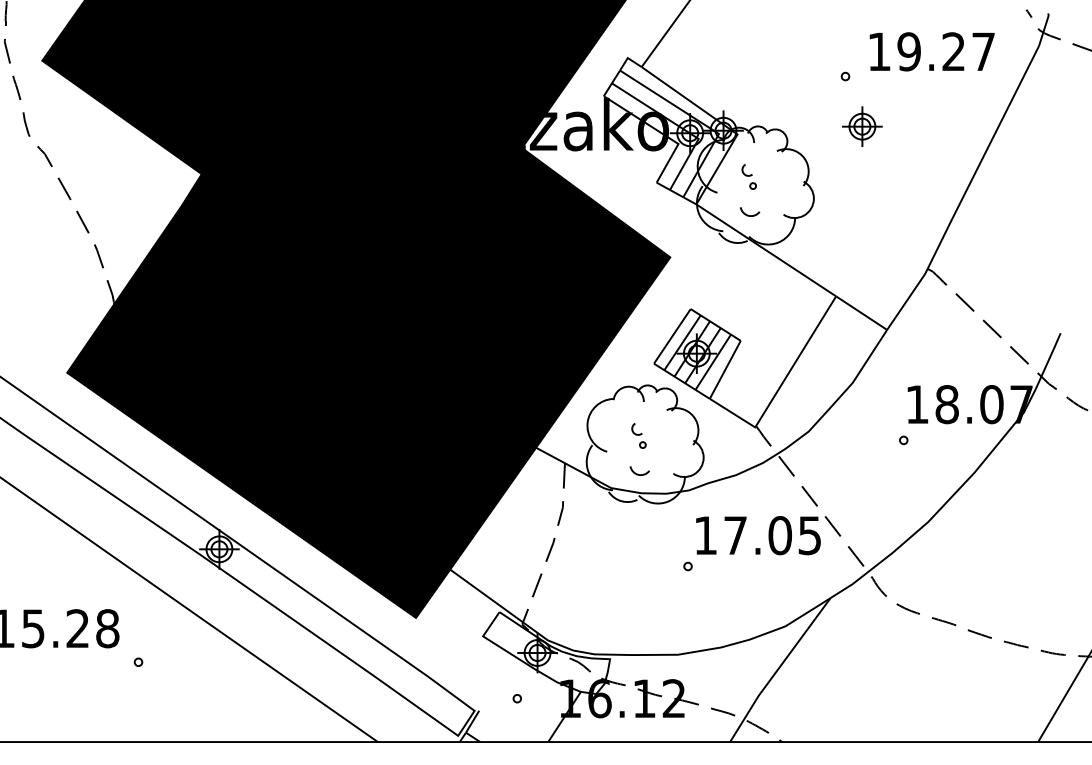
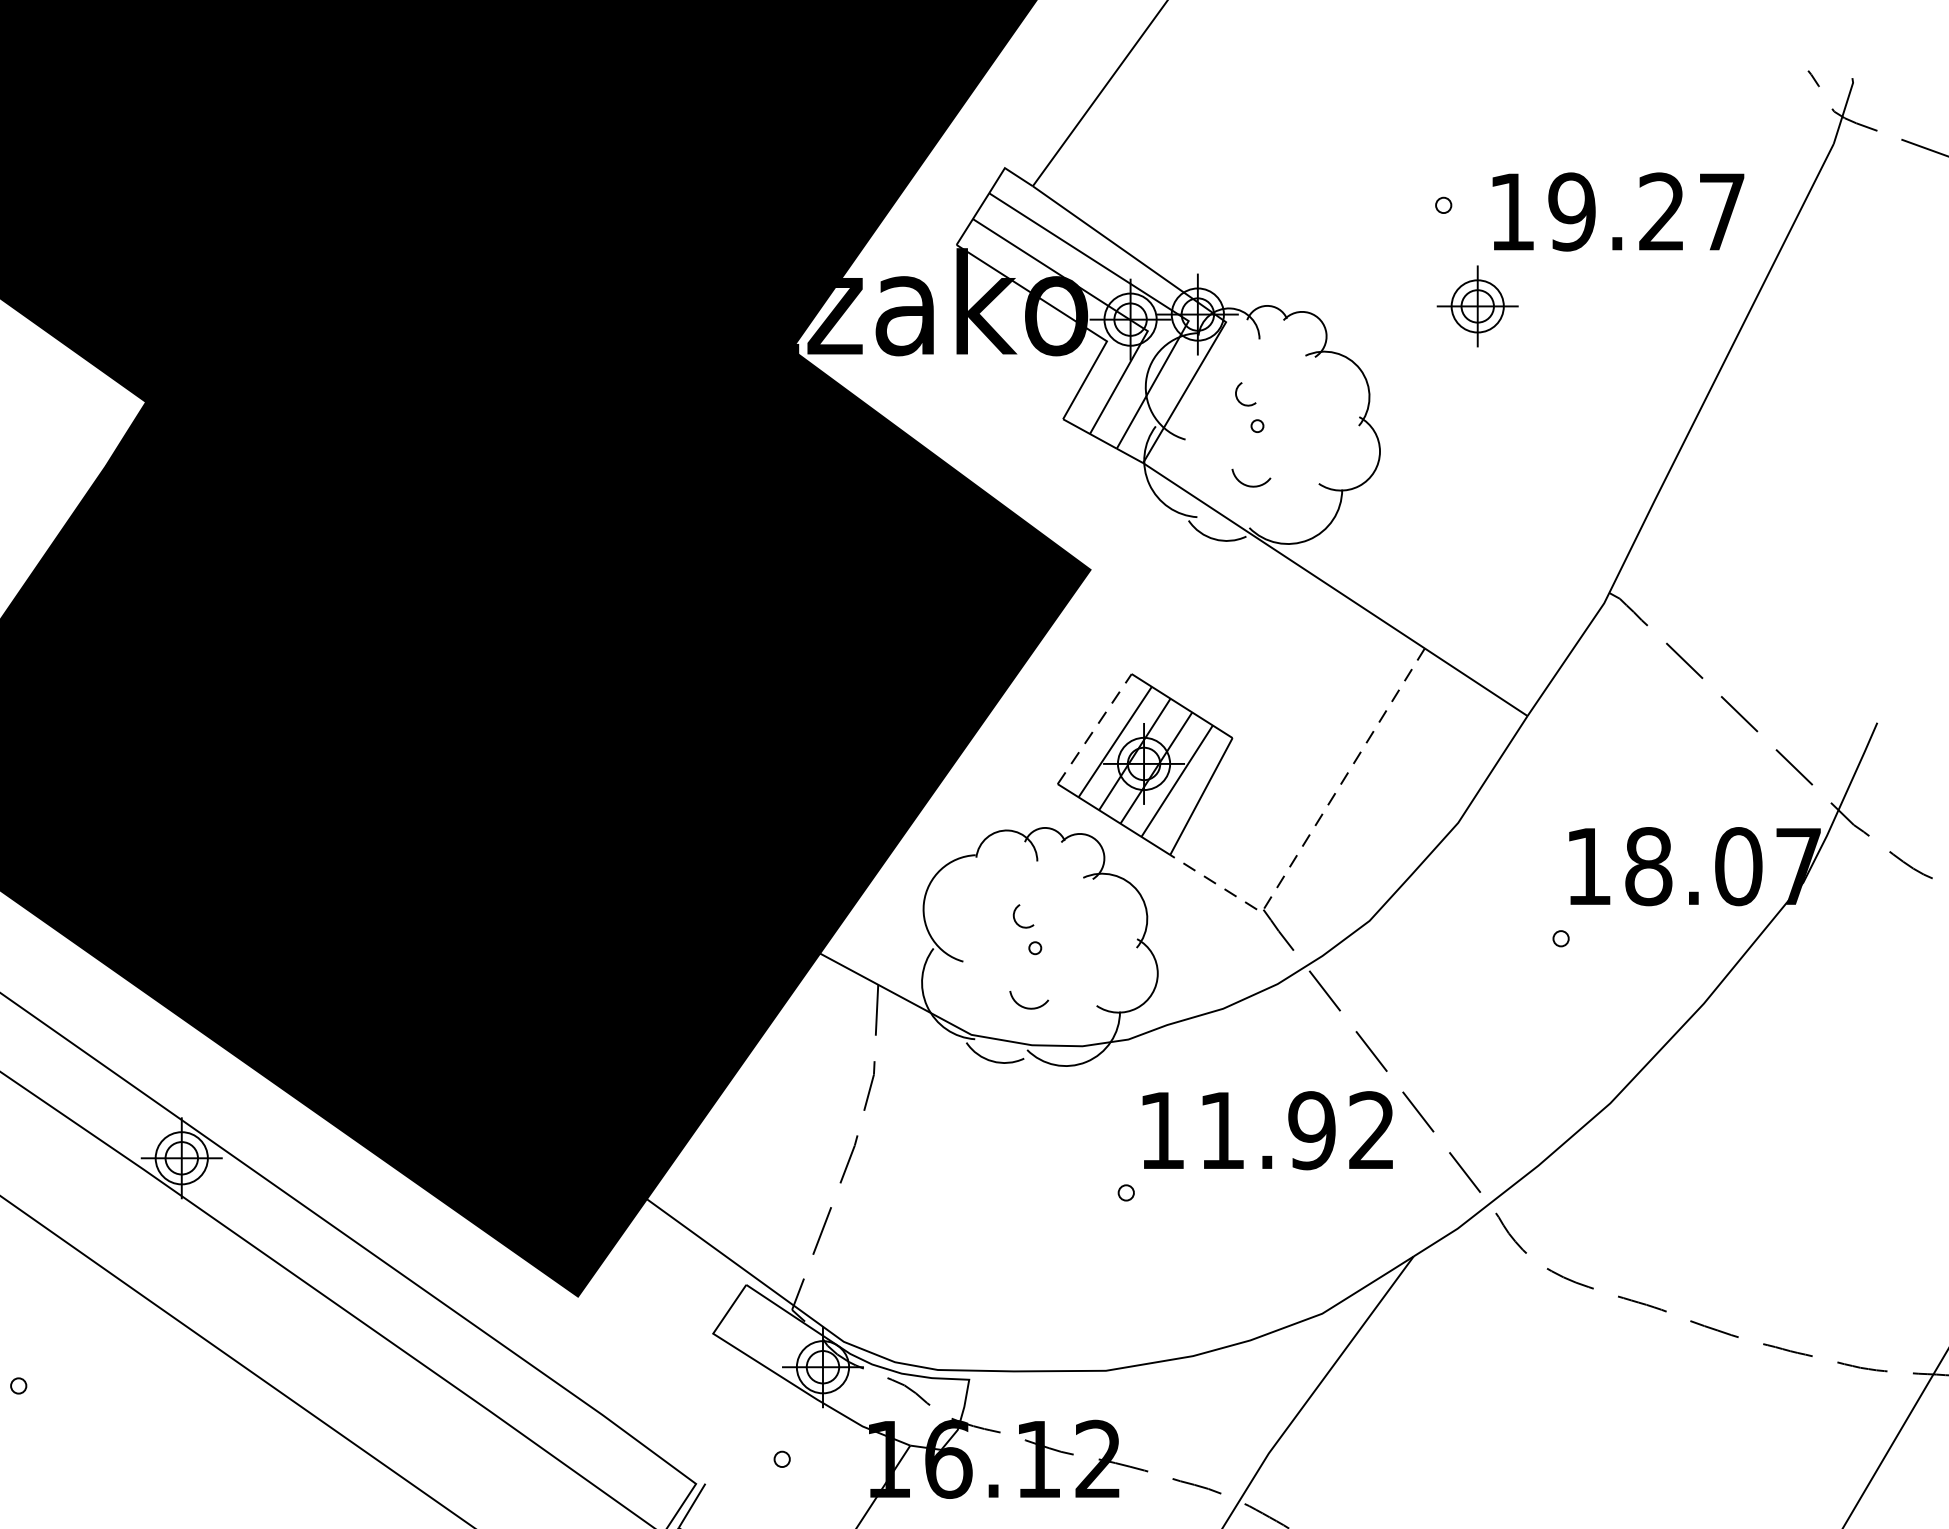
text: (931, 51) -> (1617, 211), moved
line: (672, 336) -> (1094, 729), solid -> dashed
line: (780, 385) -> (1312, 828), solid -> dashed
text: (772, 535) -> (1296, 1130), 17.05 -> 11.92

